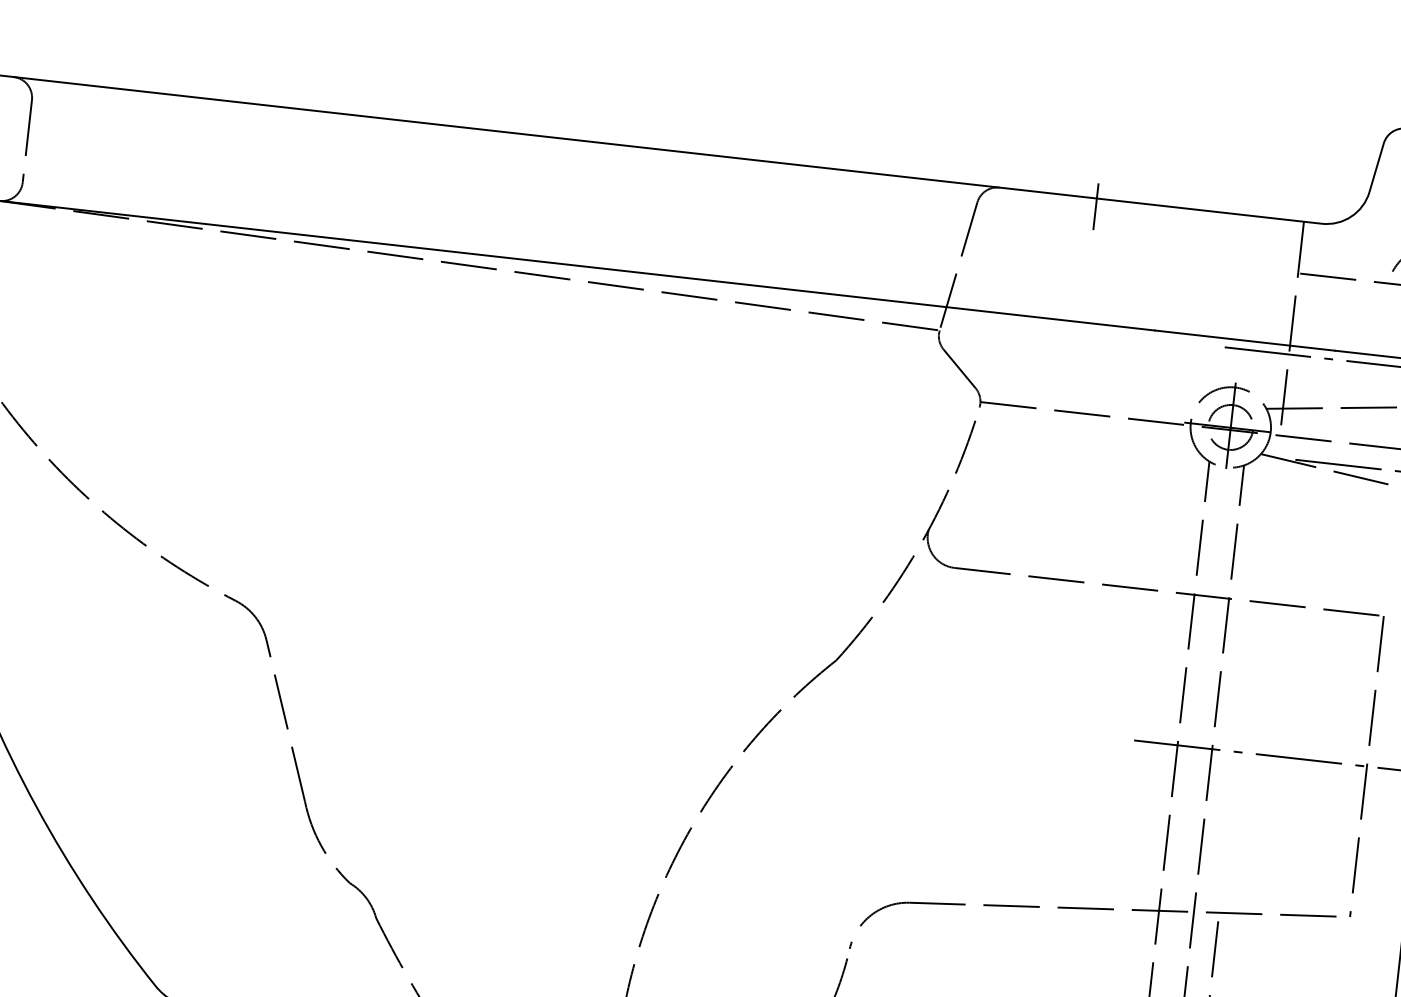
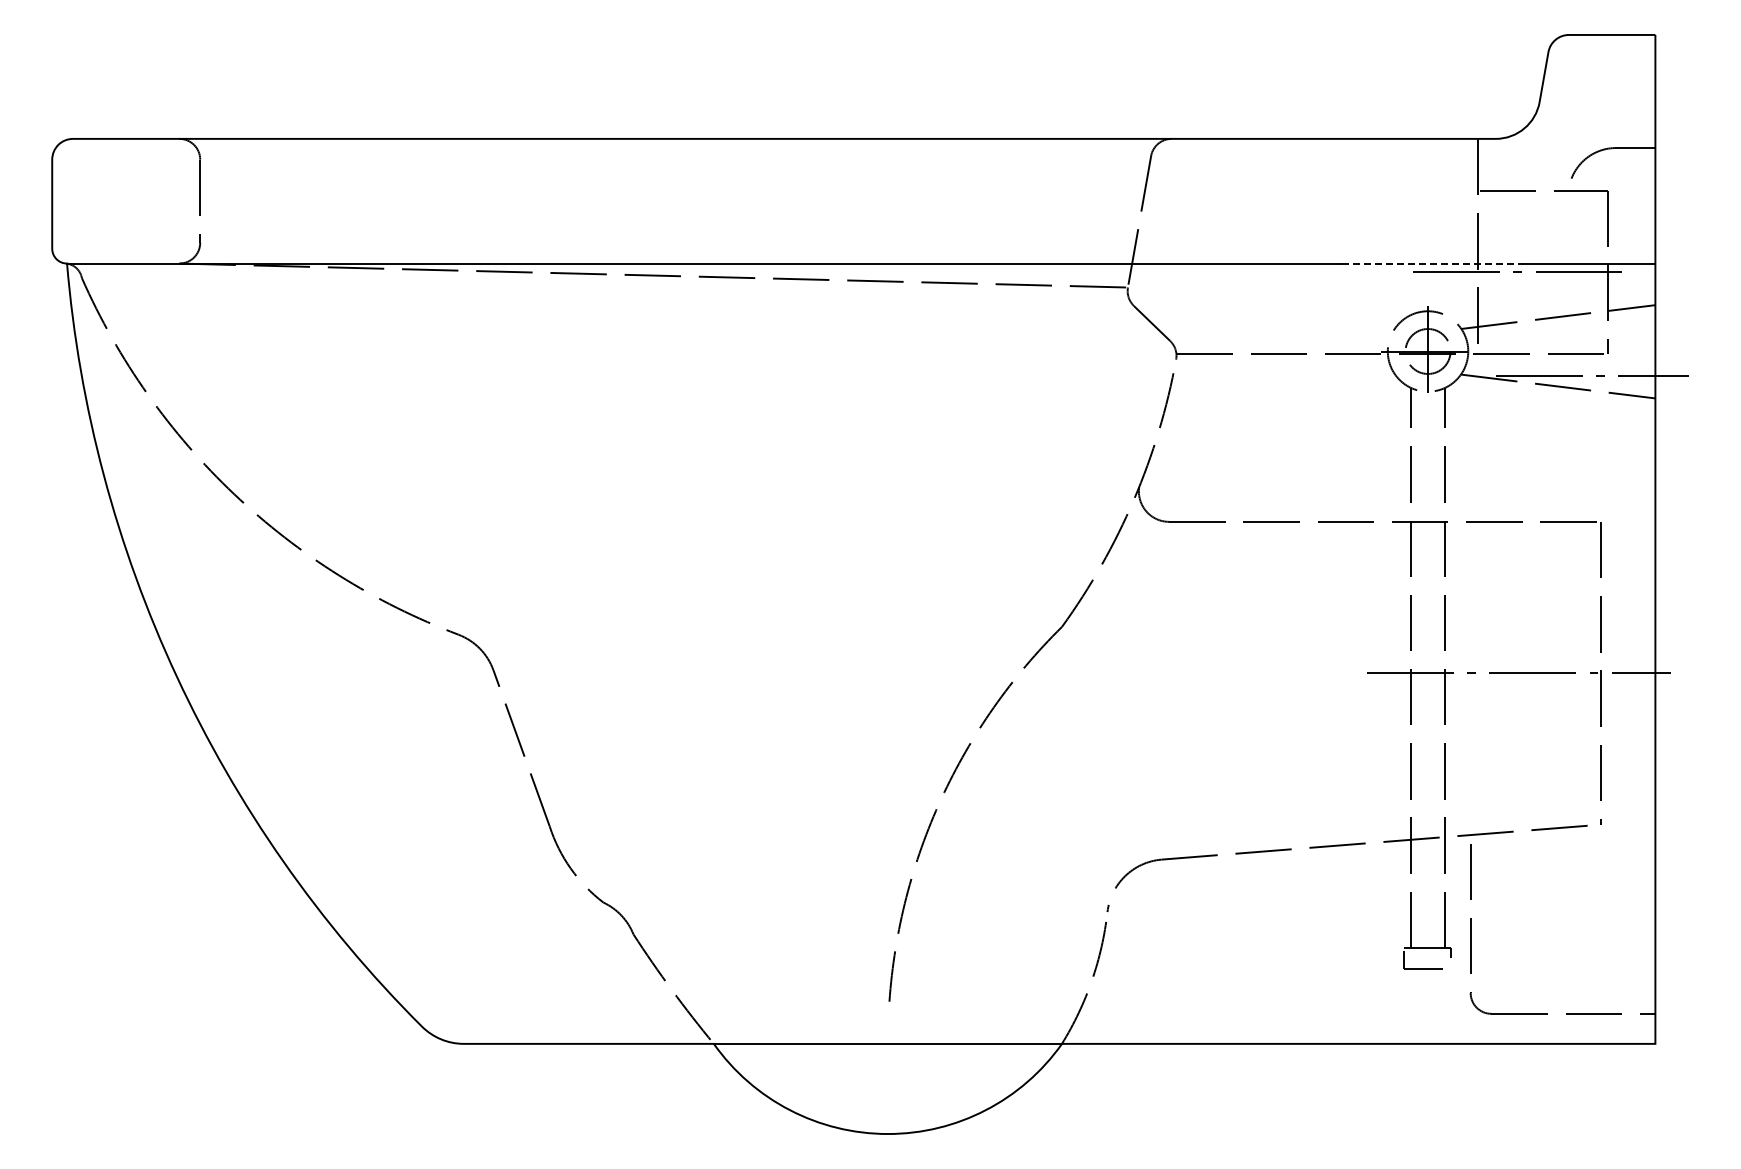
line: (1096, 206) -> (1269, 146), removed
line: (1245, 340) -> (1432, 263), solid -> dashed

